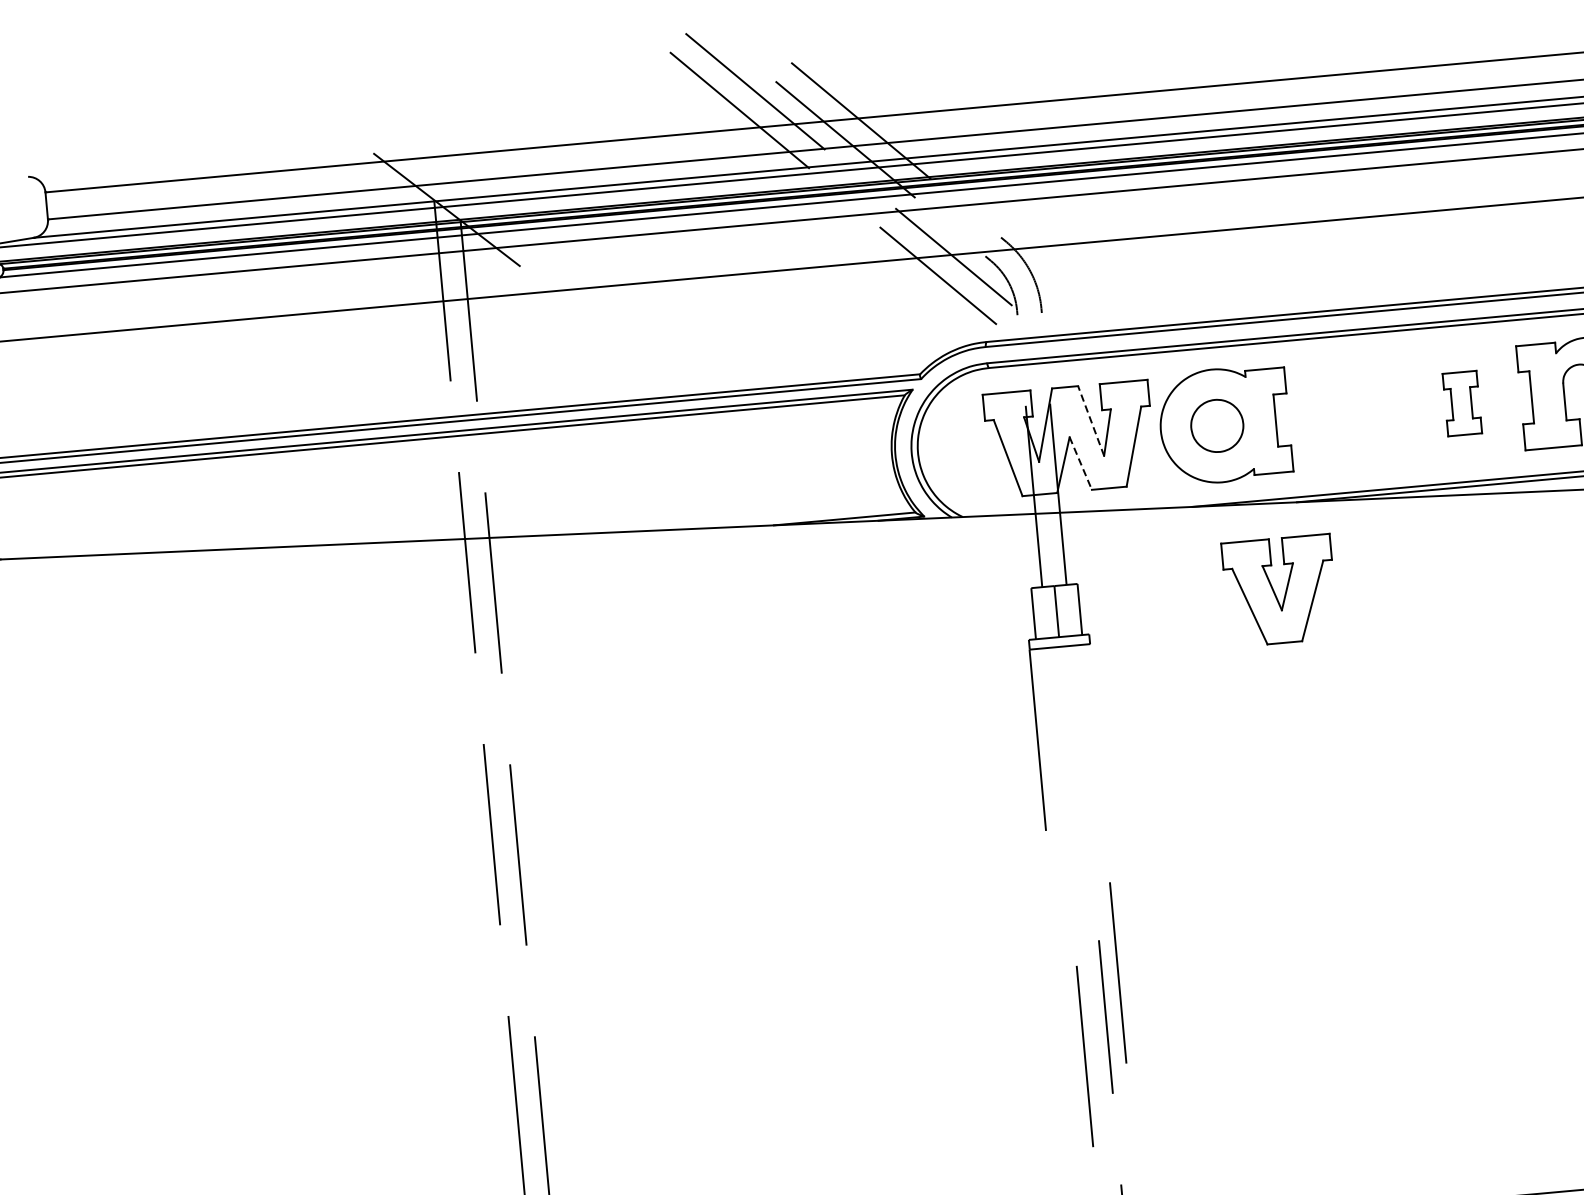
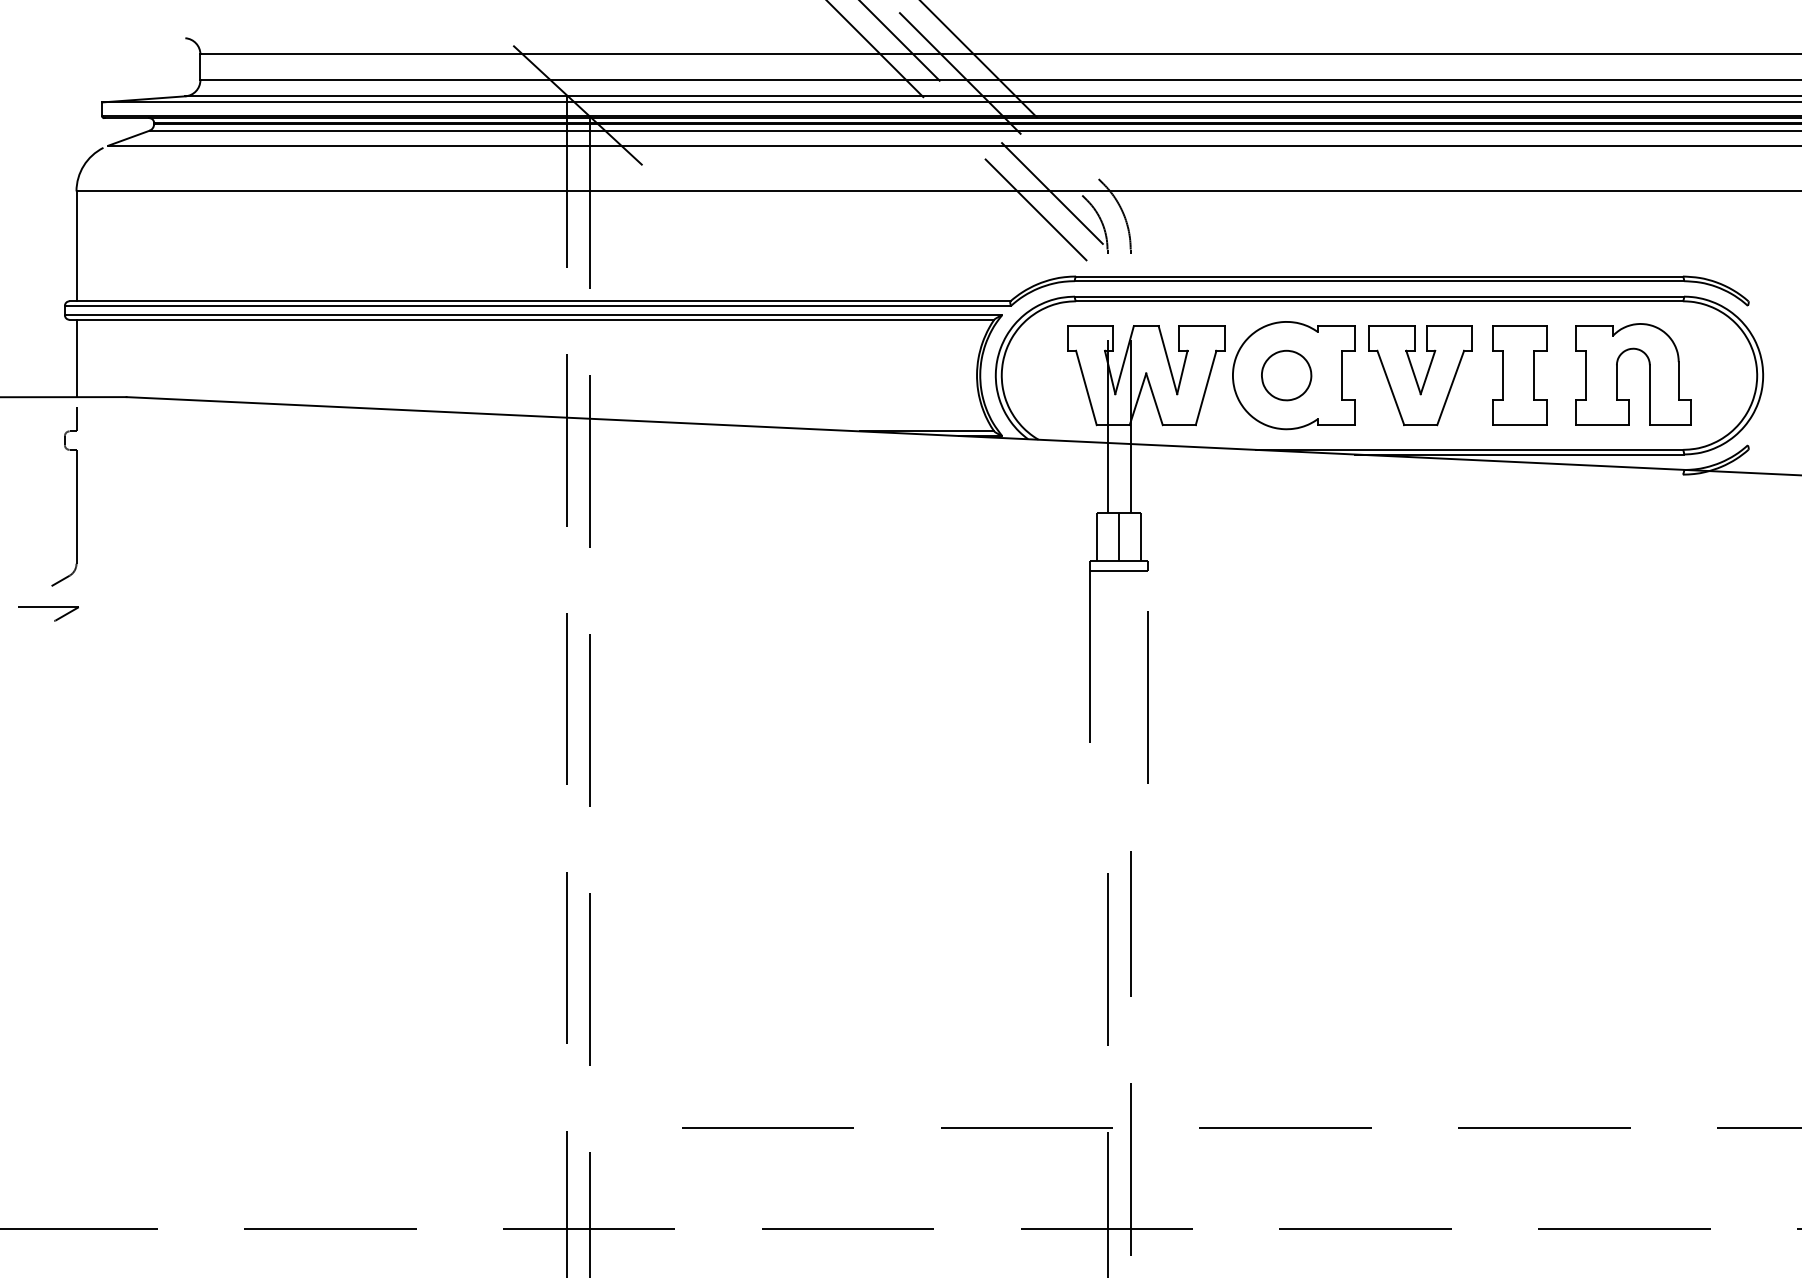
part: (1461, 403) -> (1519, 375), size x1.67
line: (1090, 420) -> (1167, 359), dashed -> solid
line: (1080, 463) -> (1154, 399), dashed -> solid
part: (1279, 590) -> (1420, 375), moved
line: (1117, 973) -> (1147, 697), moved

